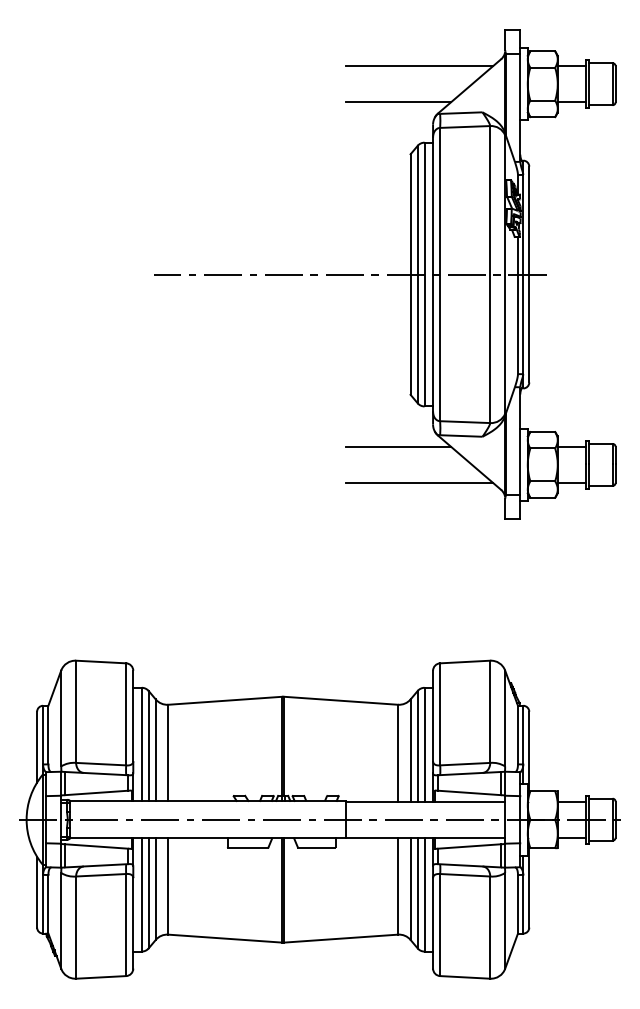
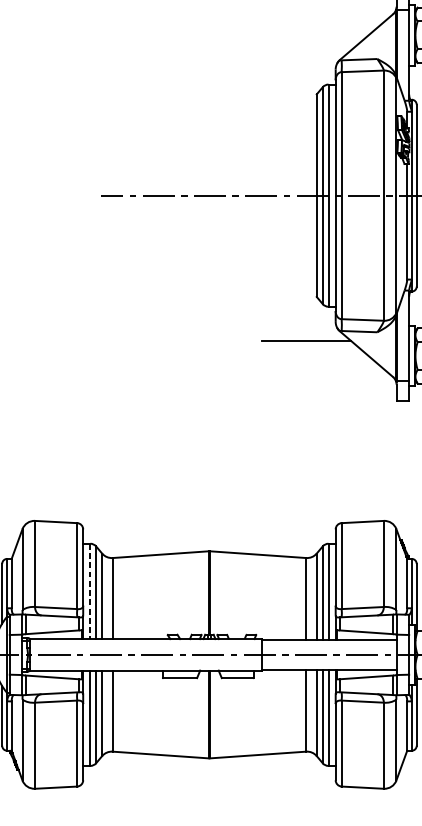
line: (419, 66) -> (324, 20), removed
line: (398, 102) -> (306, 50), removed
line: (419, 482) -> (324, 370), removed
line: (141, 744) -> (90, 591), solid -> dashed

